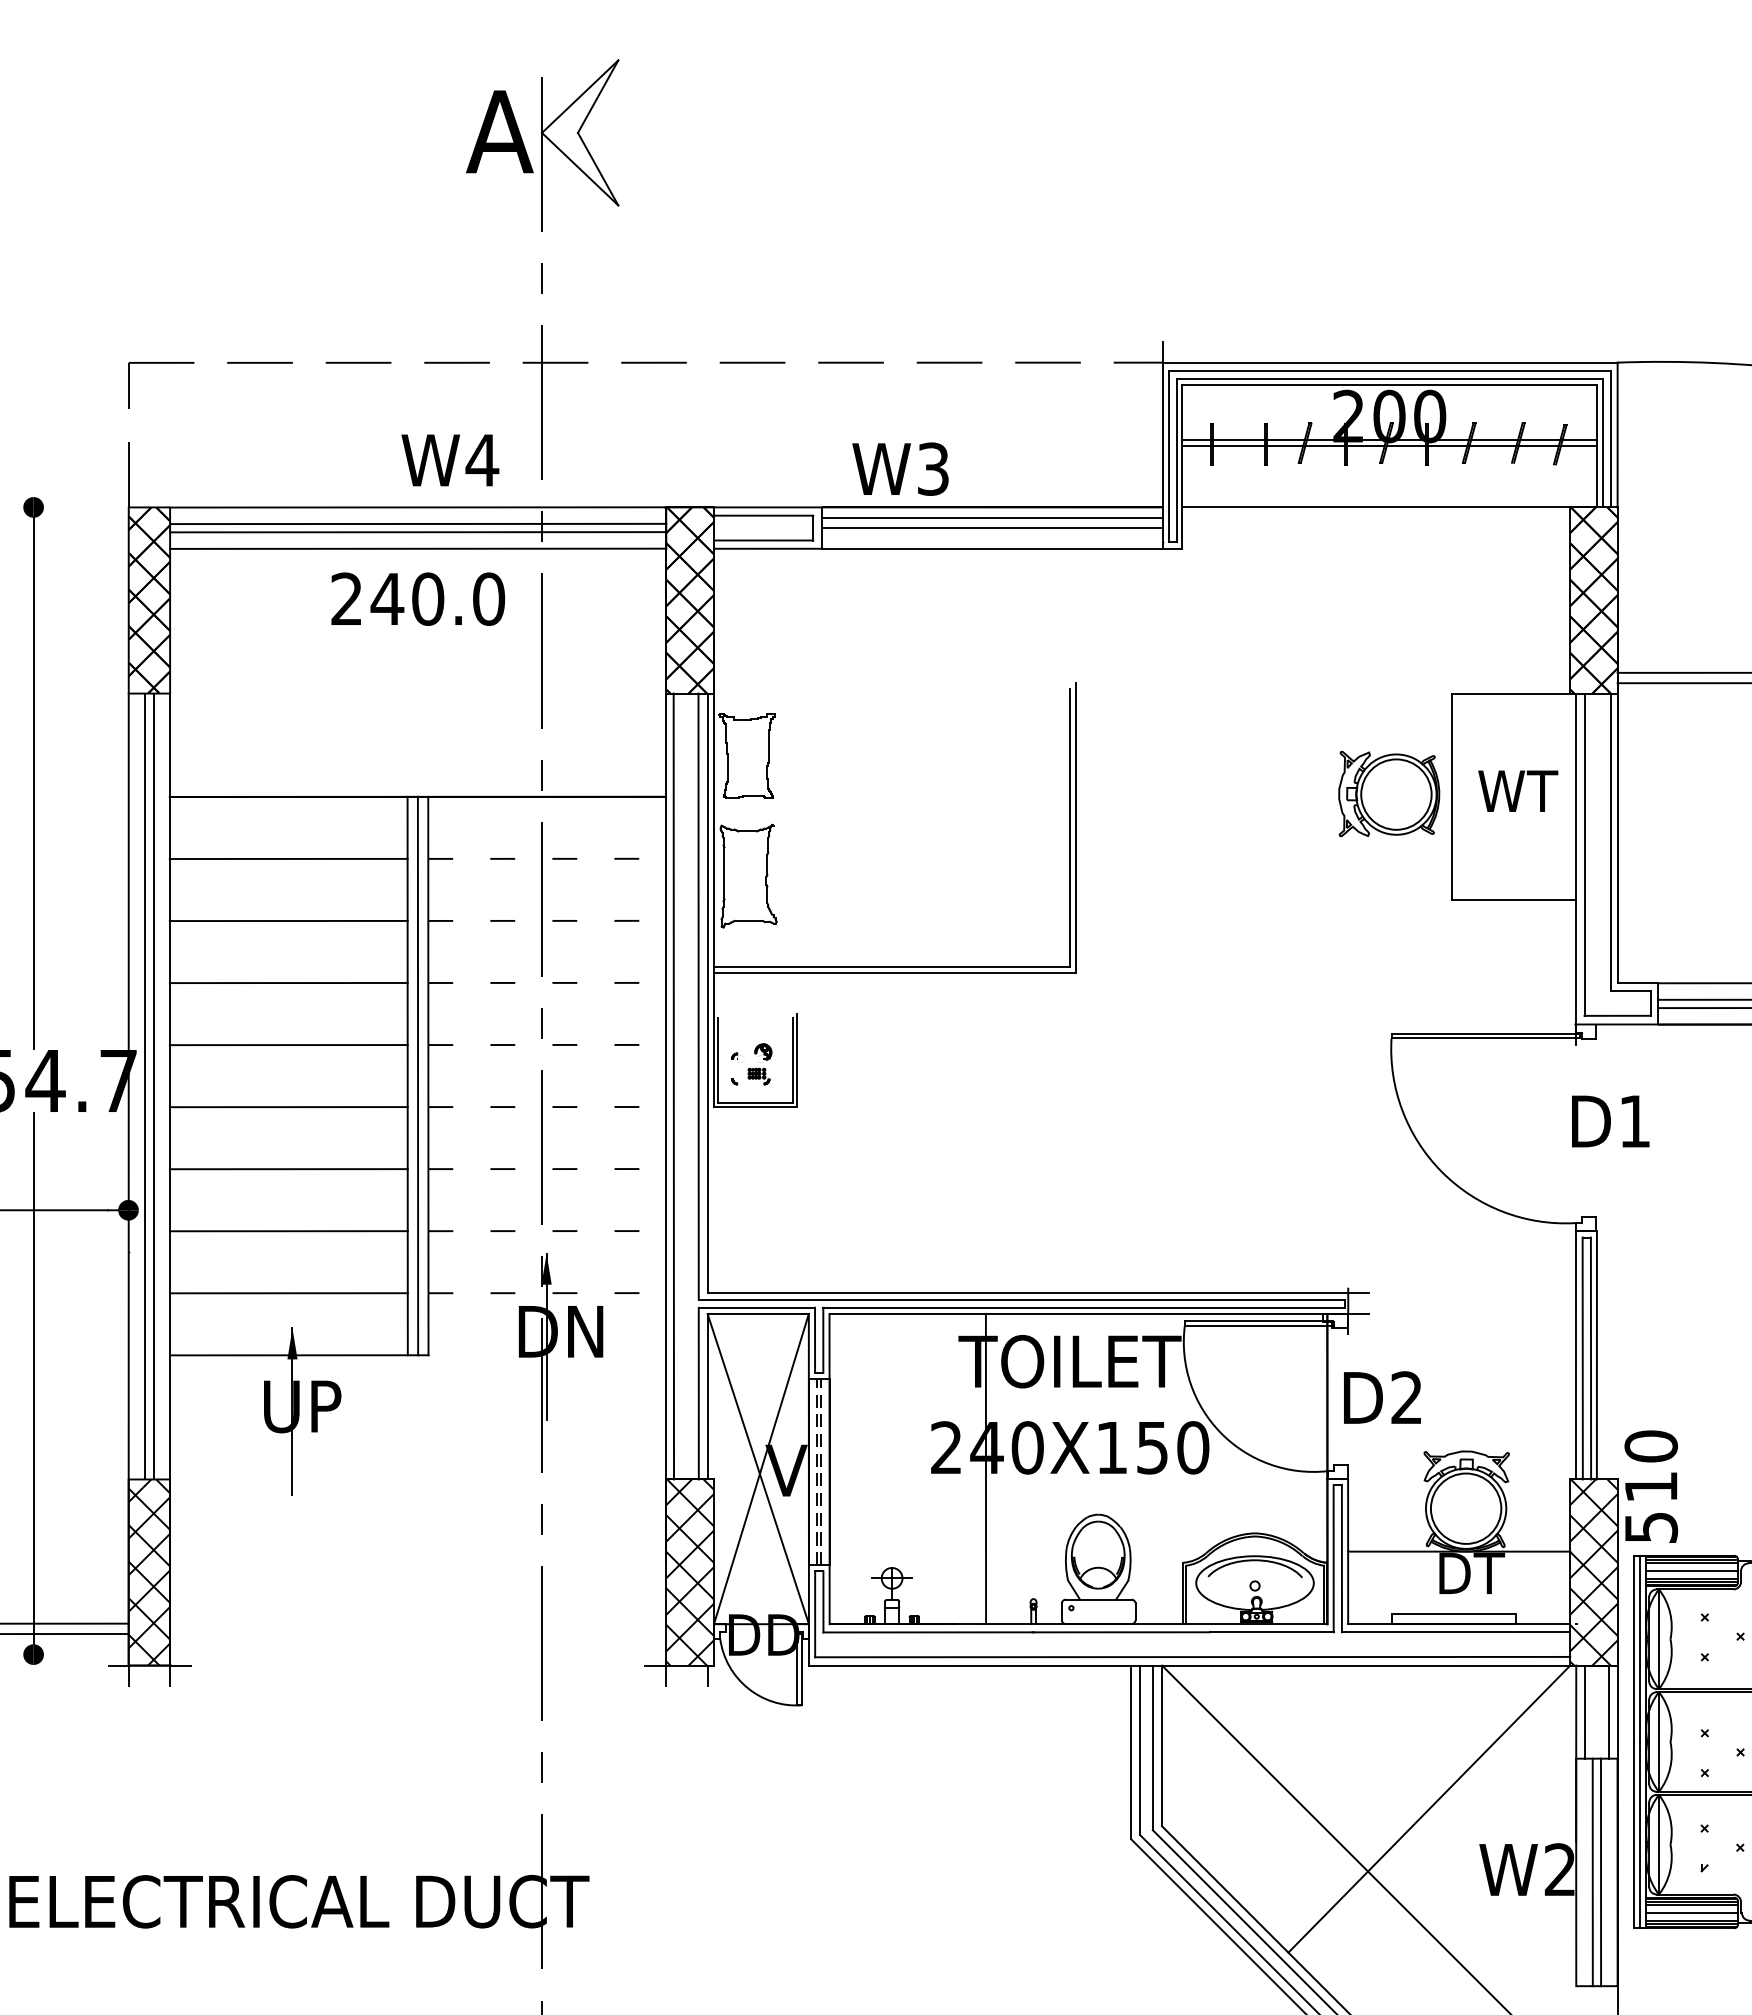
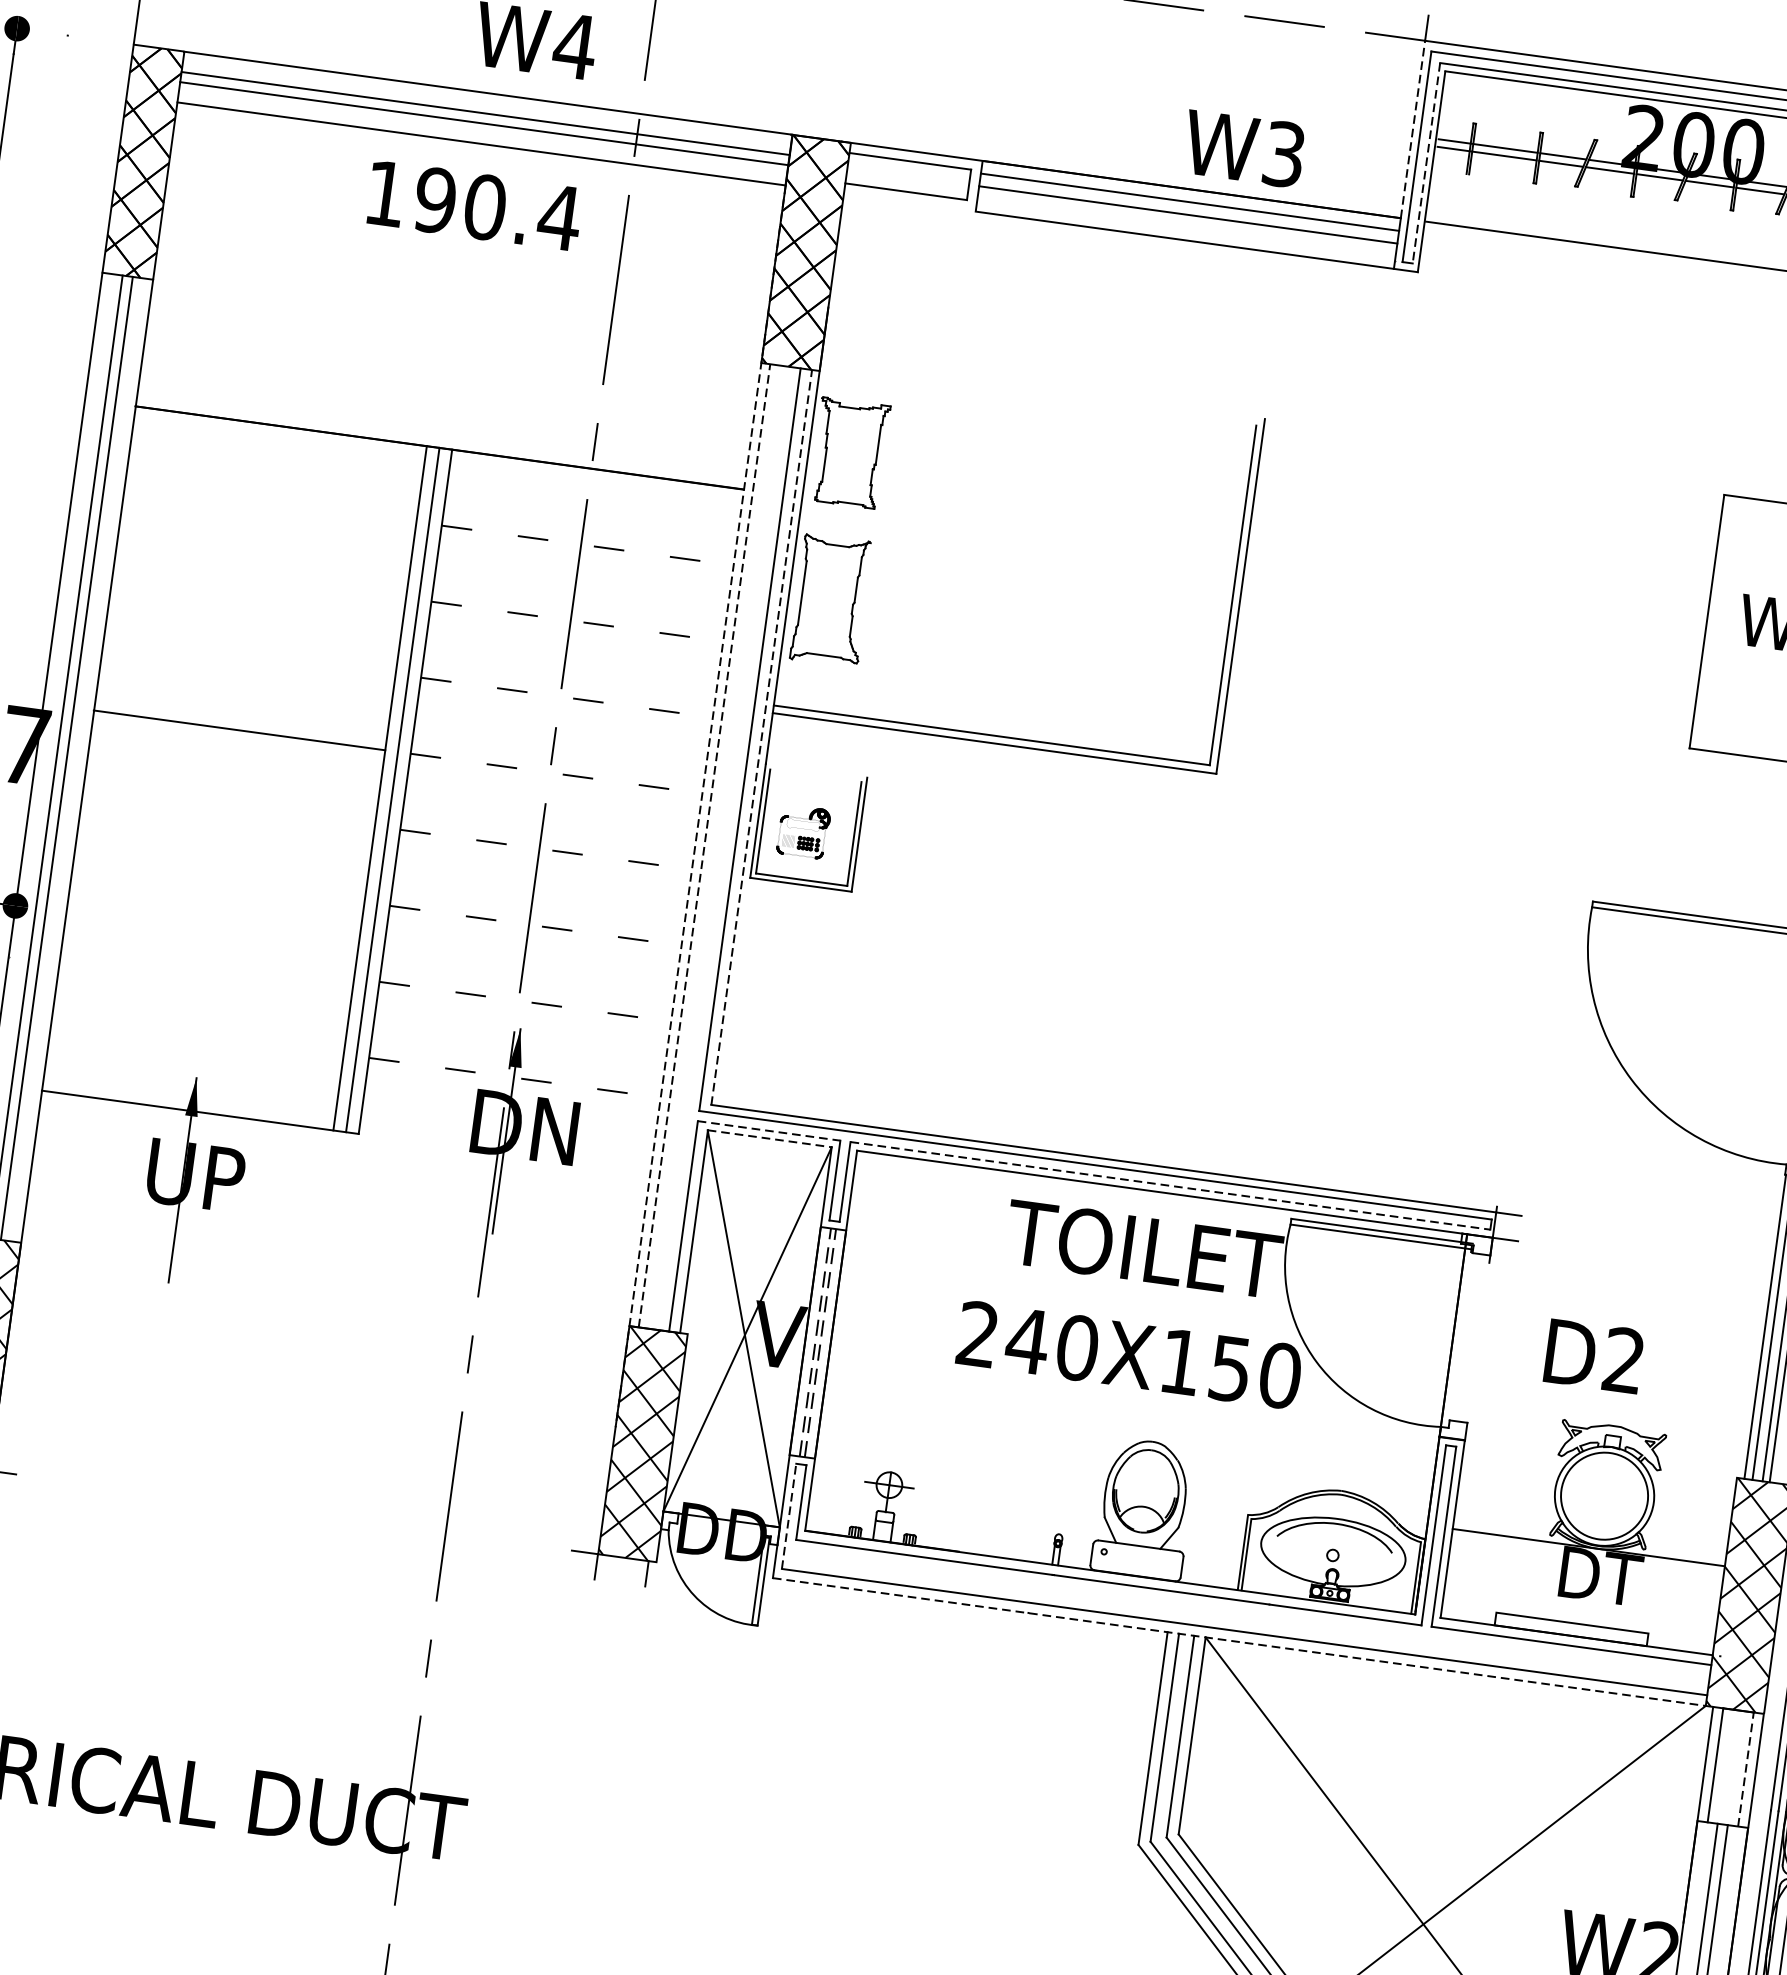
line: (1162, 434) -> (1412, 128), solid -> dashed
line: (1177, 460) -> (1426, 163), solid -> dashed
text: (900, 468) -> (1244, 148), moved
line: (767, 548) -> (909, 202), removed
text: (418, 598) -> (473, 204), 240.0 -> 190.4
part: (1389, 793) -> (1630, 606), removed
line: (288, 858) -> (270, 501), removed
line: (288, 920) -> (260, 577), removed
line: (288, 983) -> (249, 654), removed
line: (707, 993) -> (761, 737), solid -> dashed
line: (666, 1055) -> (700, 806), solid -> dashed
line: (673, 1086) -> (704, 845), solid -> dashed
line: (288, 1107) -> (228, 806), removed
line: (288, 1169) -> (218, 882), removed
line: (288, 1231) -> (207, 958), removed
line: (288, 1293) -> (197, 1034), removed
line: (757, 1307) -> (769, 1130), solid -> dashed
line: (1084, 1307) -> (1170, 1185), solid -> dashed
line: (758, 1314) -> (769, 1139), solid -> dashed
text: (1382, 1397) -> (1594, 1355), moved
line: (985, 1468) -> (1022, 1366), removed
line: (815, 1614) -> (789, 1516), solid -> dashed
line: (1189, 1665) -> (1239, 1641), solid -> dashed
line: (1609, 1712) -> (1746, 1769), solid -> dashed

